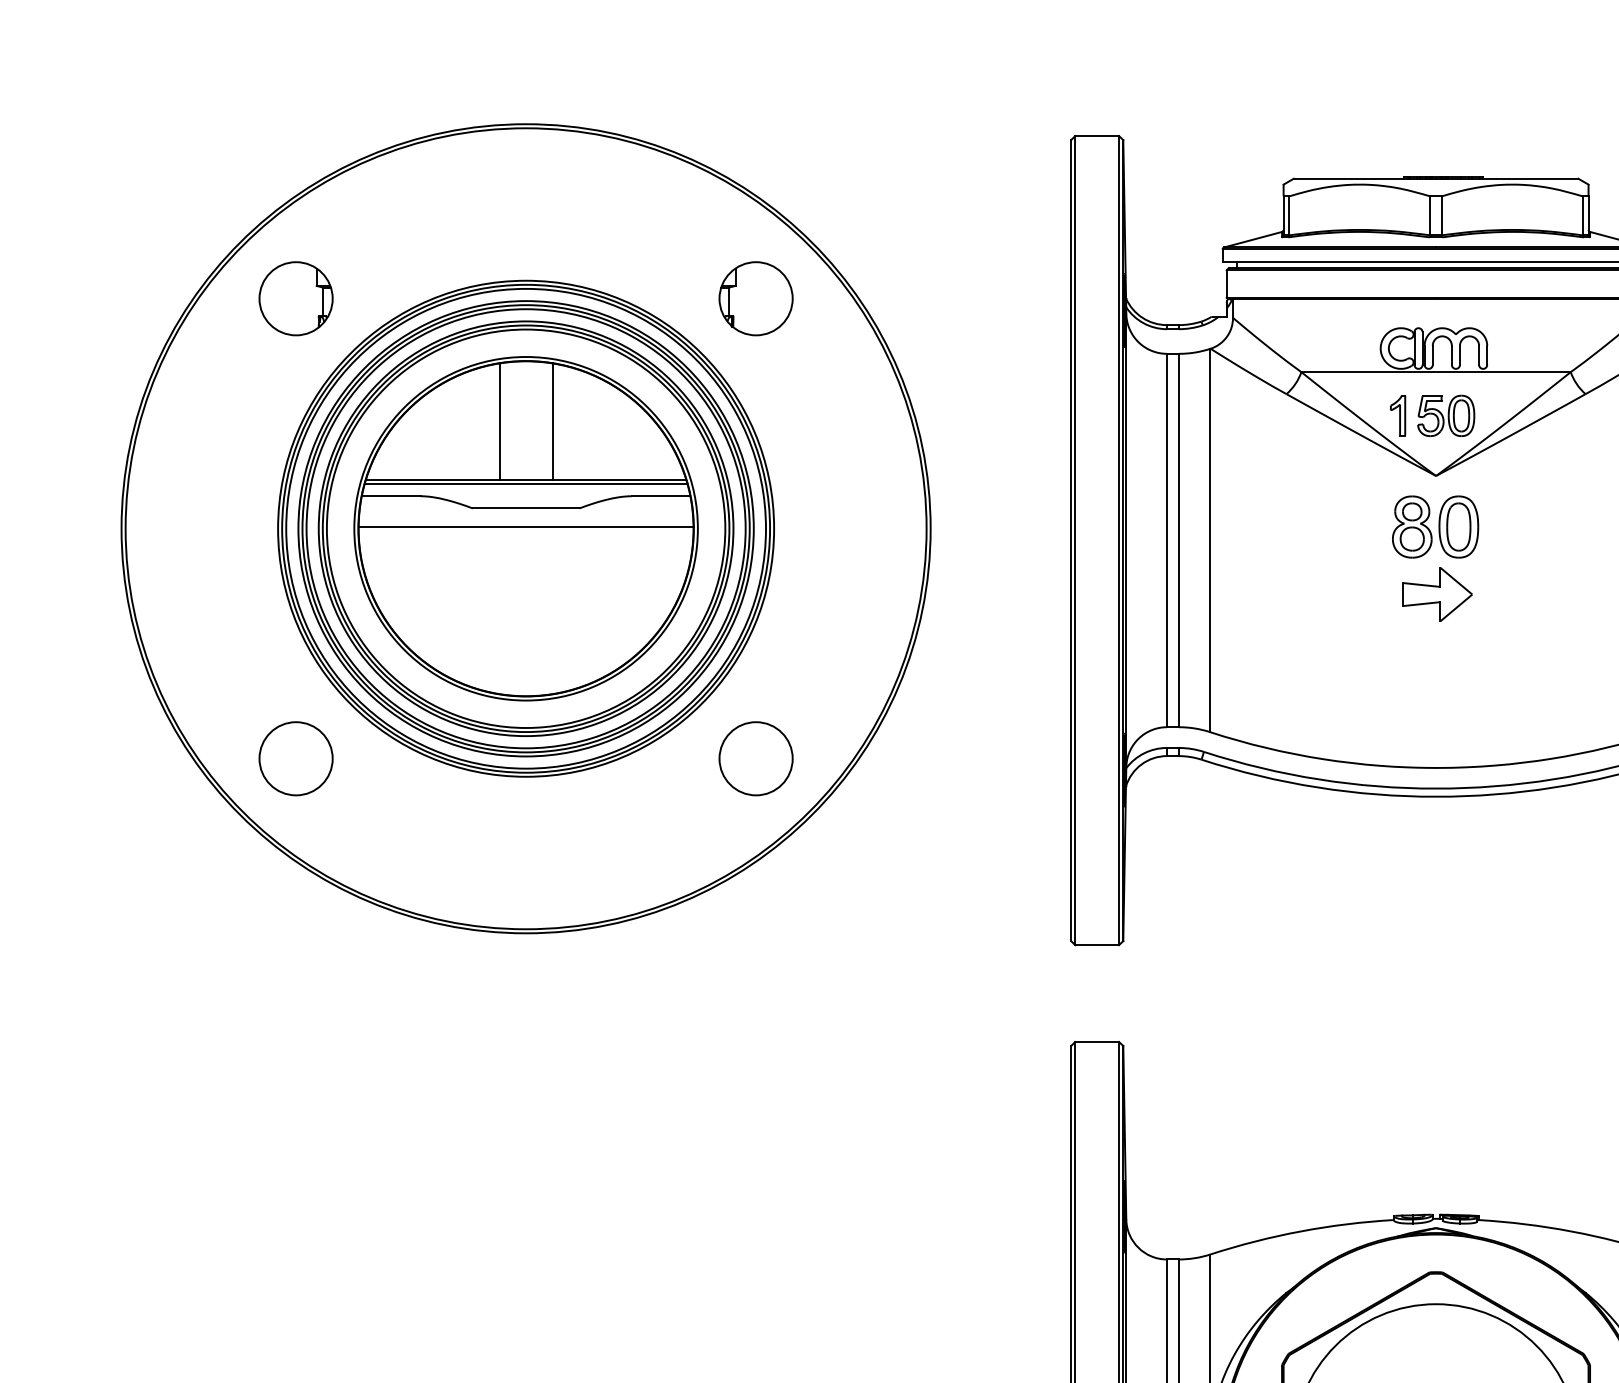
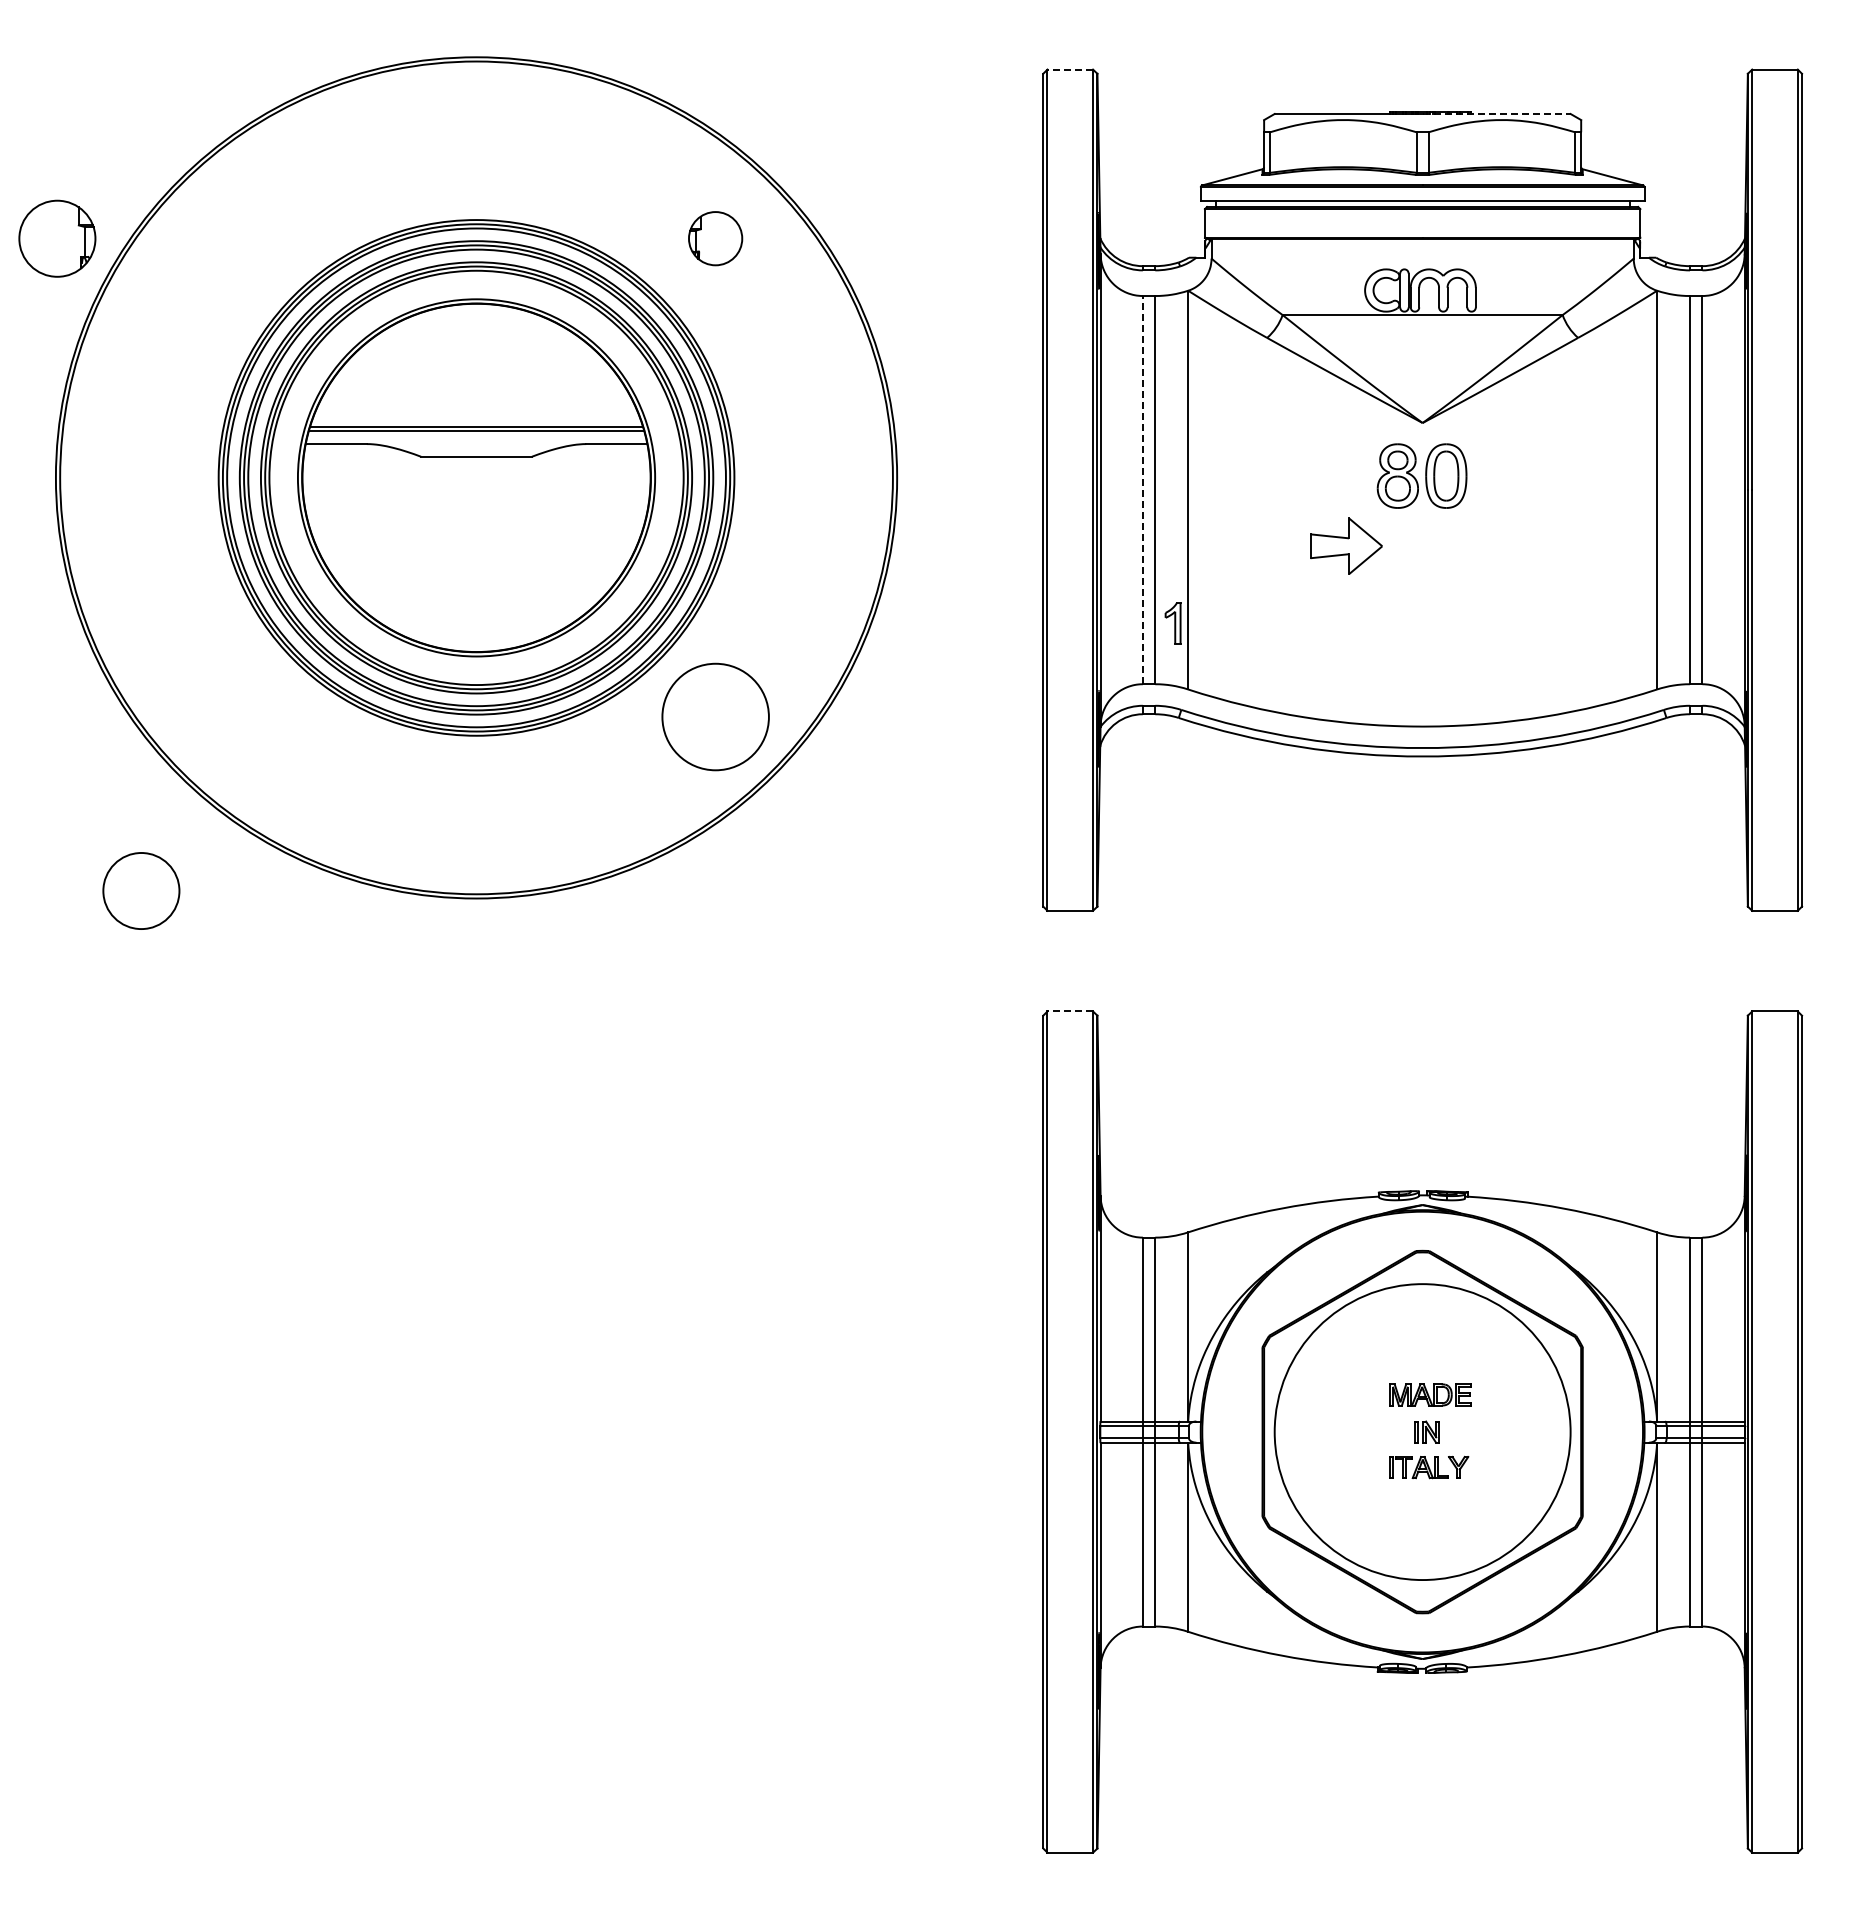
line: (1097, 135) -> (1070, 69), solid -> dashed
line: (1507, 178) -> (1496, 113), solid -> dashed
part: (296, 298) -> (57, 238), moved
part: (755, 298) -> (715, 238), size x0.7
part: (1397, 415) -> (1172, 623), moved
part: (1446, 415) -> (1433, 360), removed
line: (500, 421) -> (449, 366), removed
line: (552, 421) -> (504, 366), removed
line: (526, 527) -> (476, 476), removed
line: (1166, 539) -> (1142, 489), solid -> dashed
part: (1437, 593) -> (1346, 545), moved
circle: (296, 758) -> (141, 890), moved
circle: (755, 759) -> (715, 717), size x1.4
line: (1097, 1041) -> (1070, 1011), solid -> dashed

